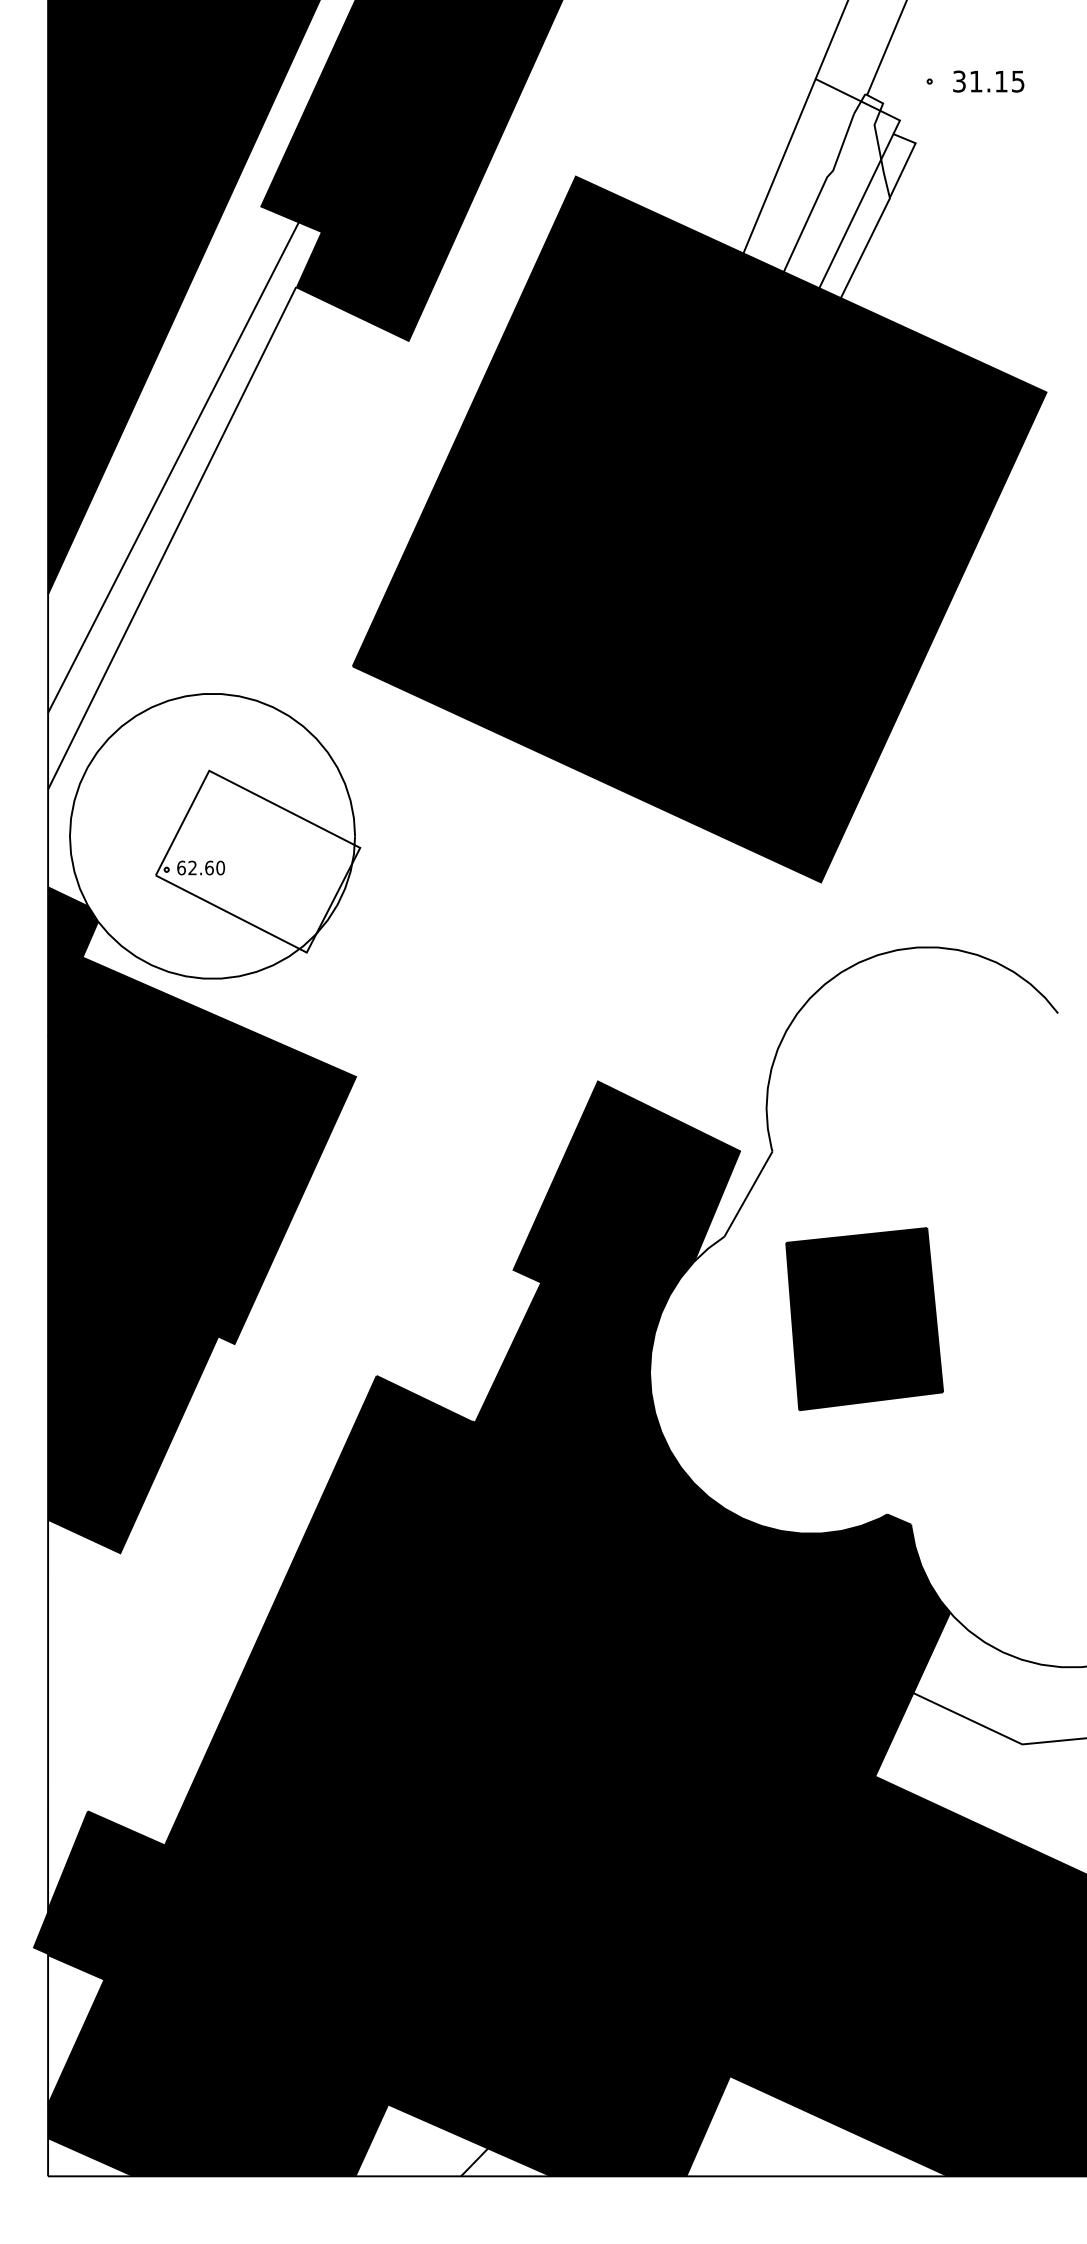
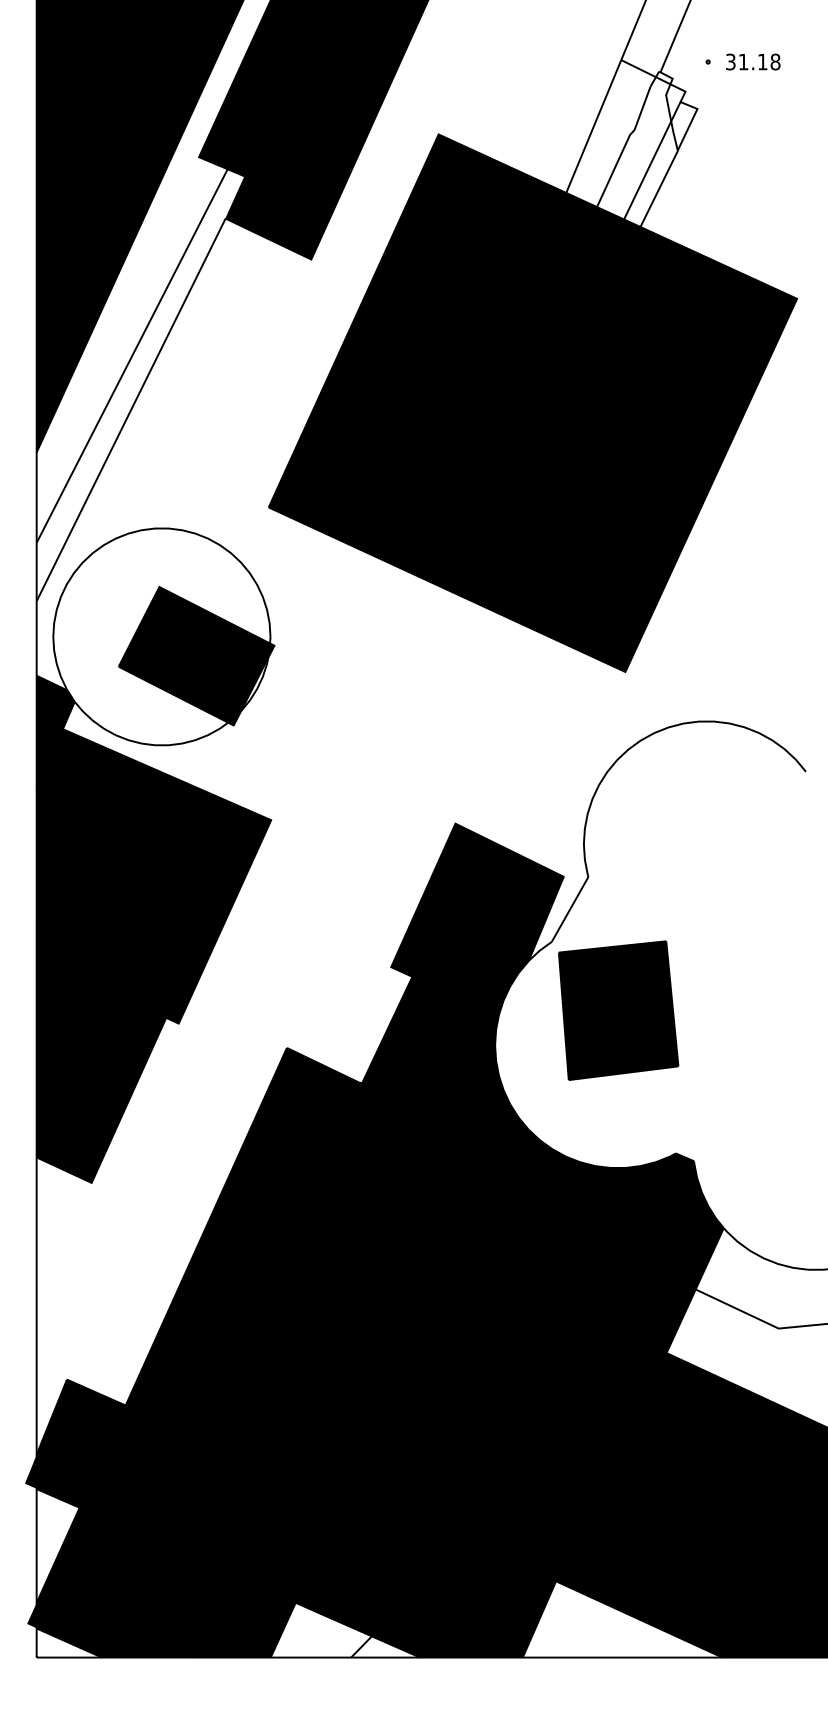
text: (1018, 80) -> (775, 61), 31.15 -> 31.18
fill: (257, 860) -> (196, 655), added
part: (864, 1318) -> (618, 1010), moved
fill: (41, 2121) -> (31, 1615), added

